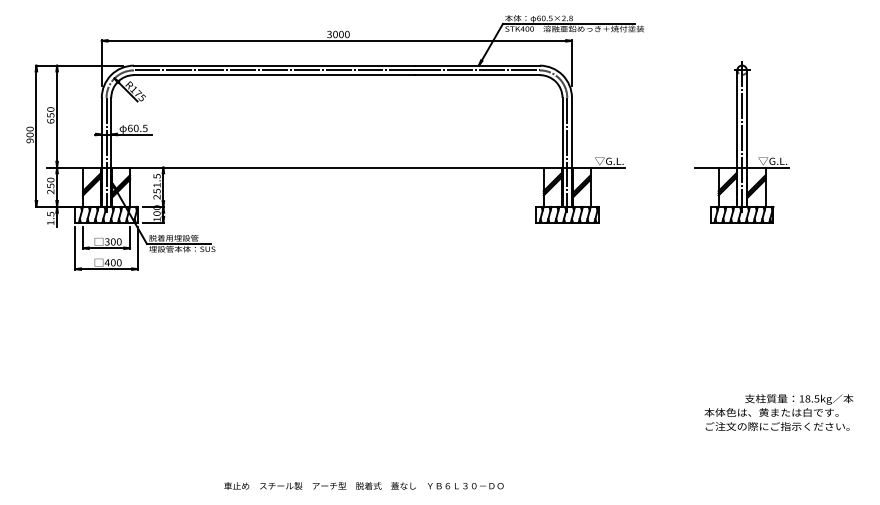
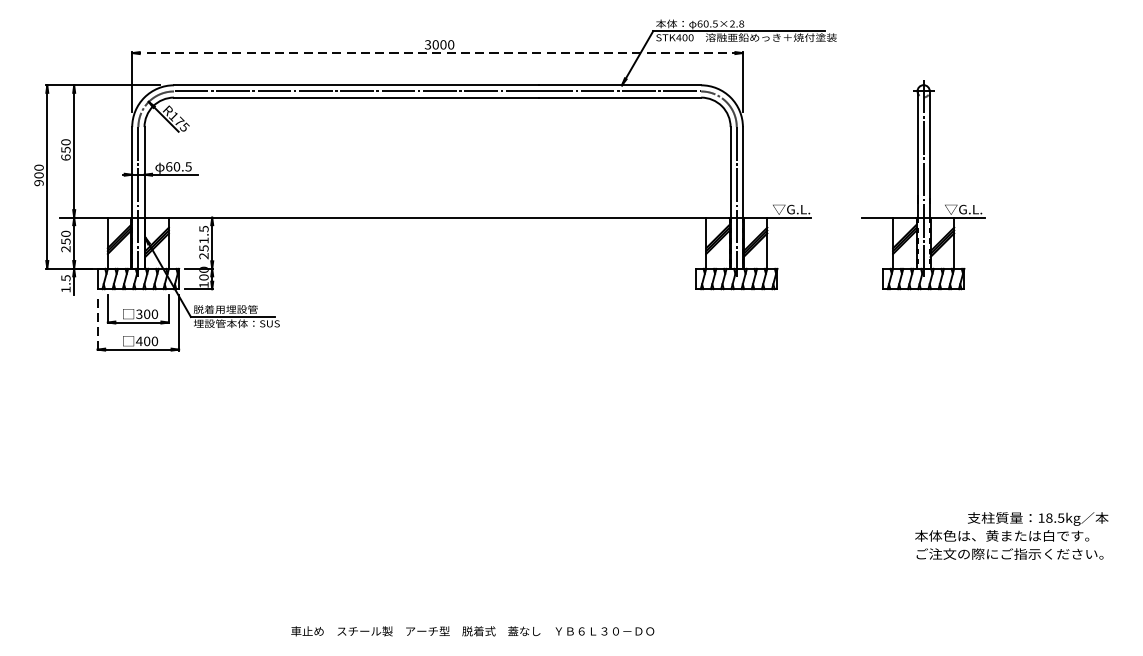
line: (337, 40) -> (438, 52), solid -> dashed
part: (741, 142) -> (922, 185), moved
line: (75, 247) -> (98, 321), solid -> dashed

